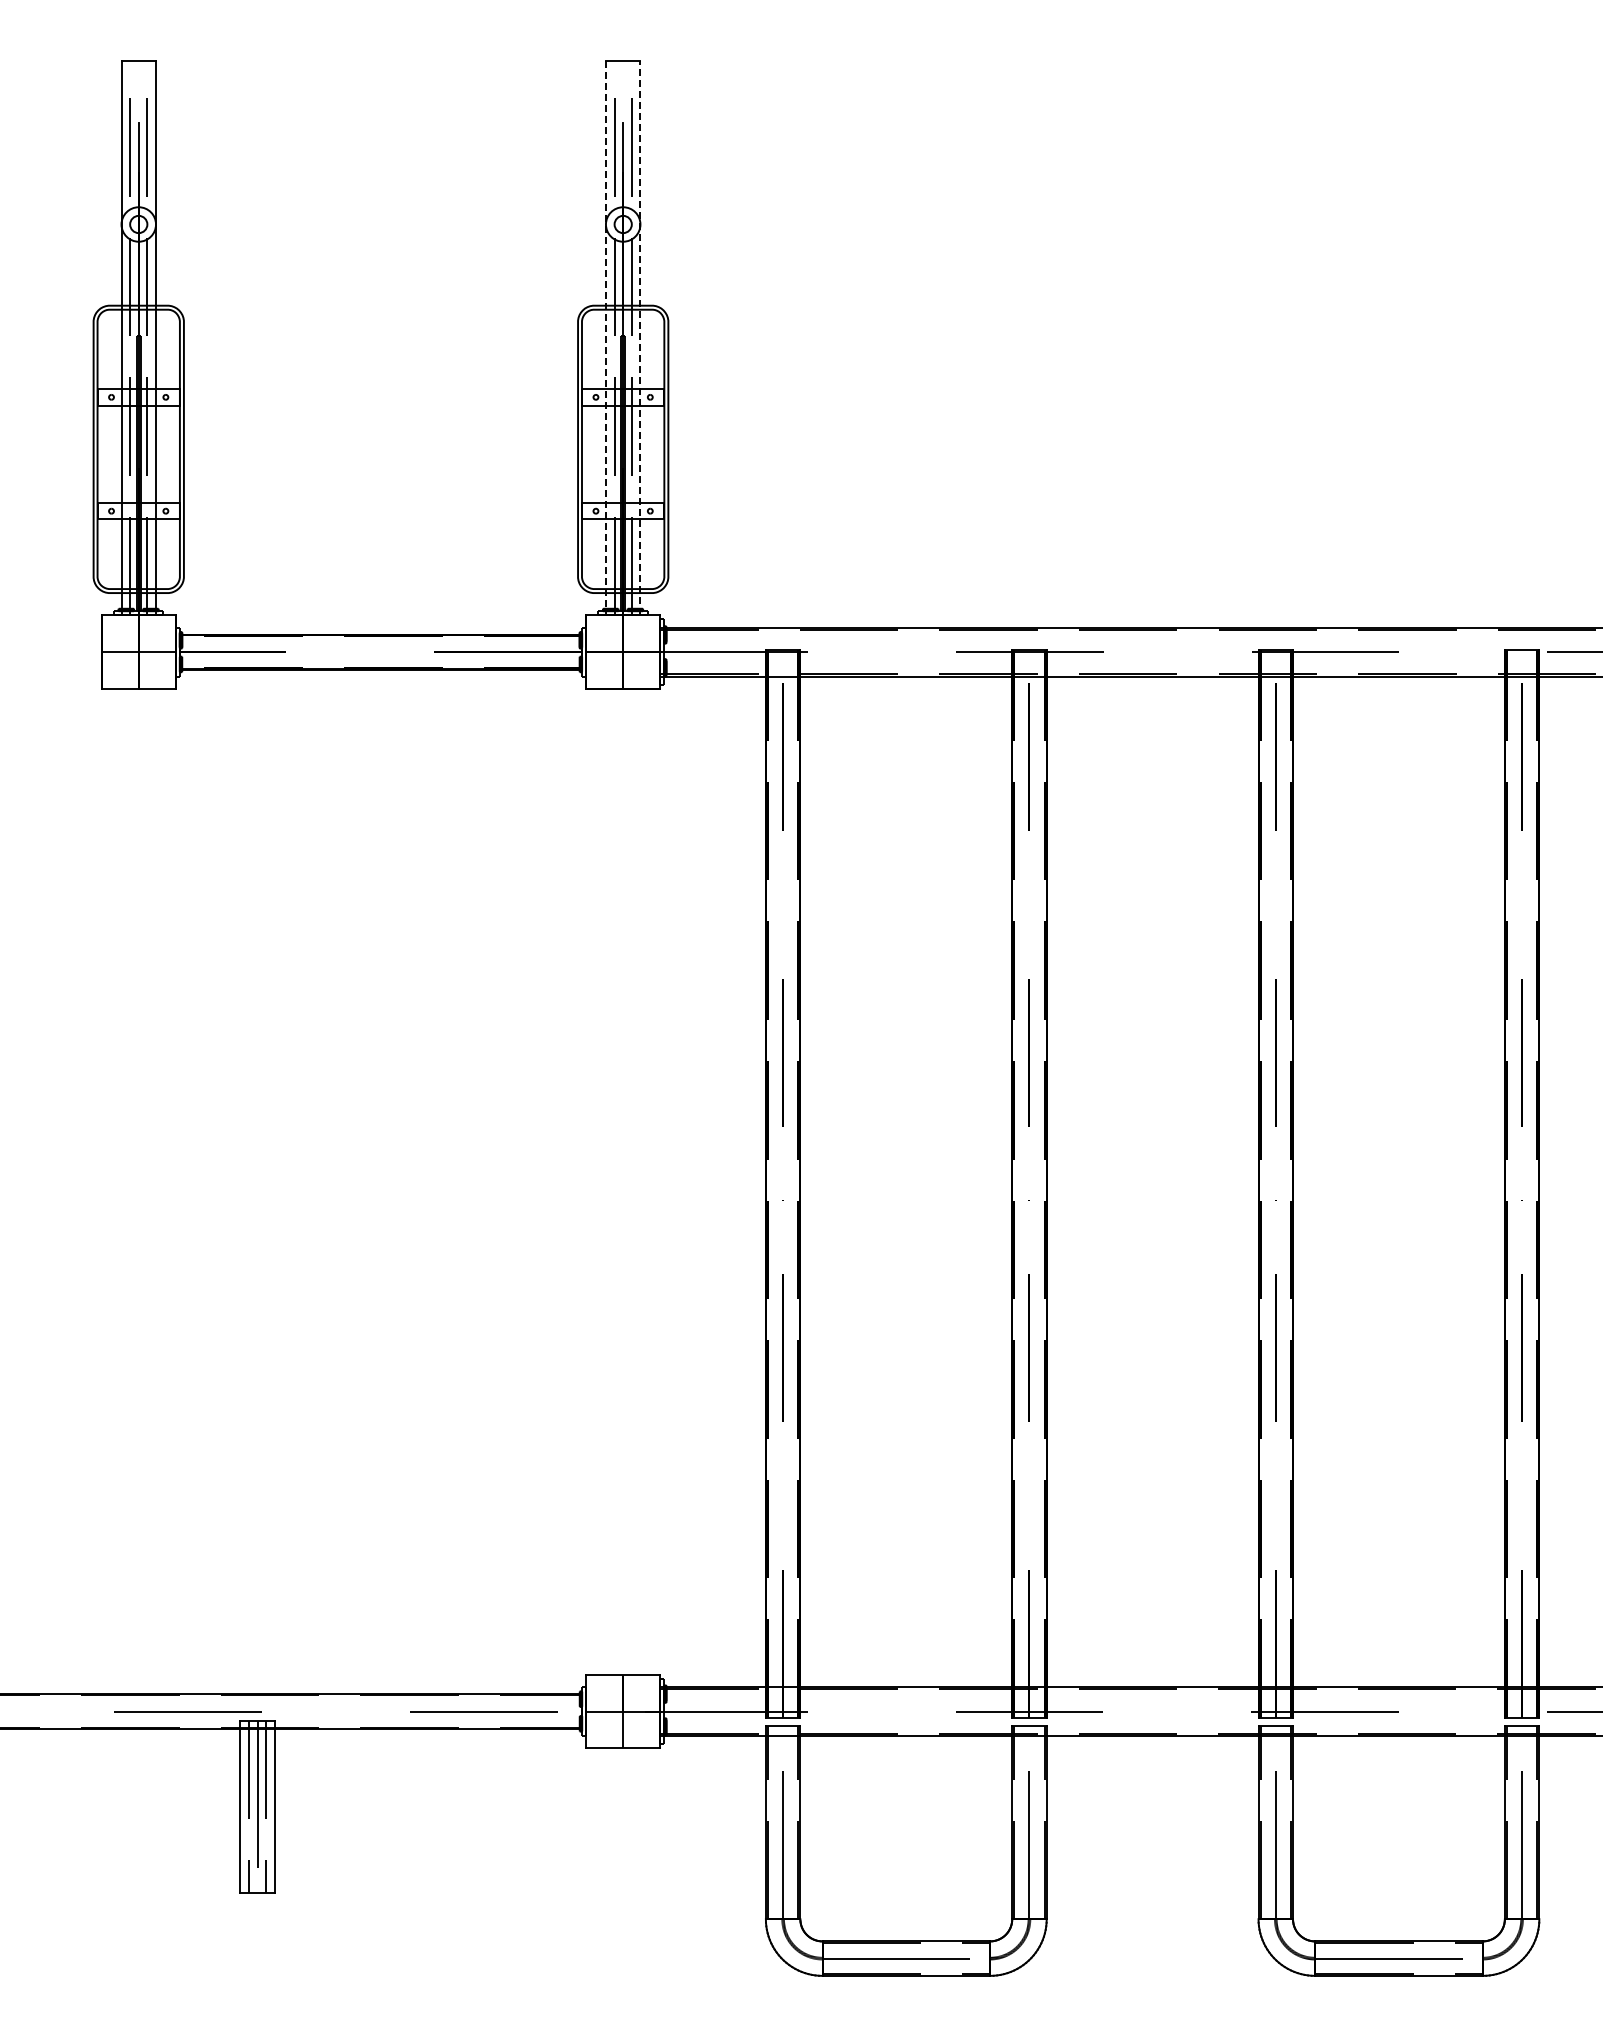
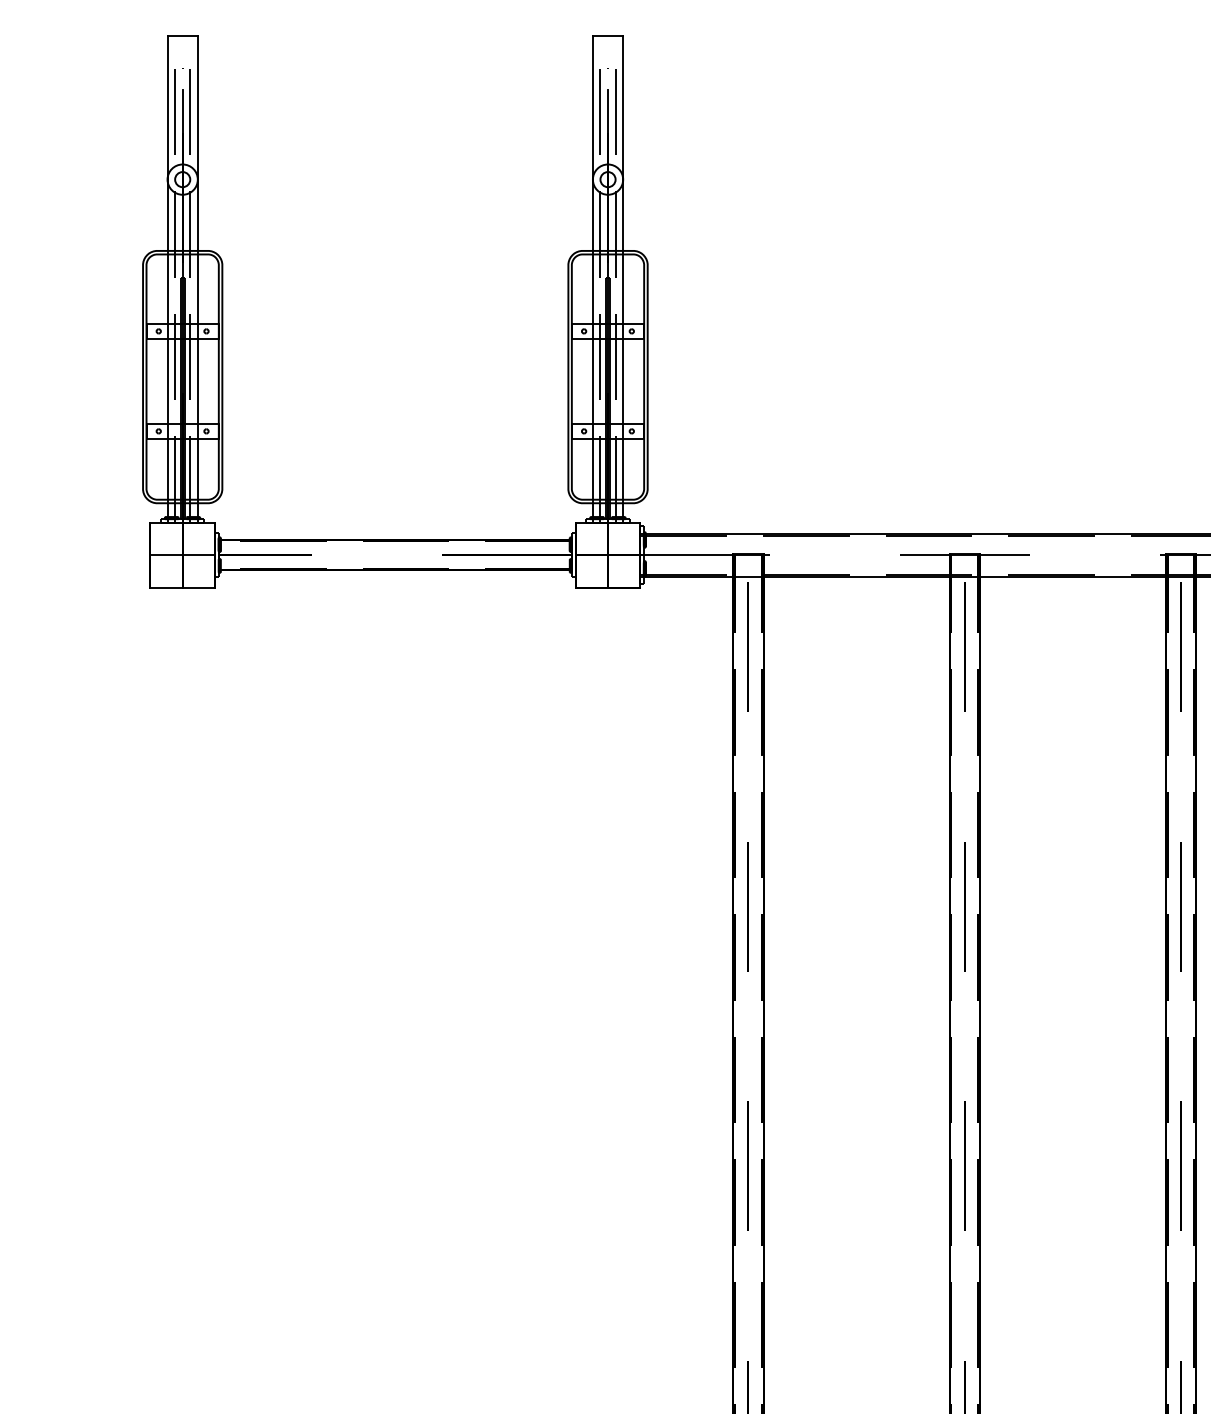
line: (640, 337) -> (623, 278), dashed -> solid
line: (605, 338) -> (592, 279), dashed -> solid

